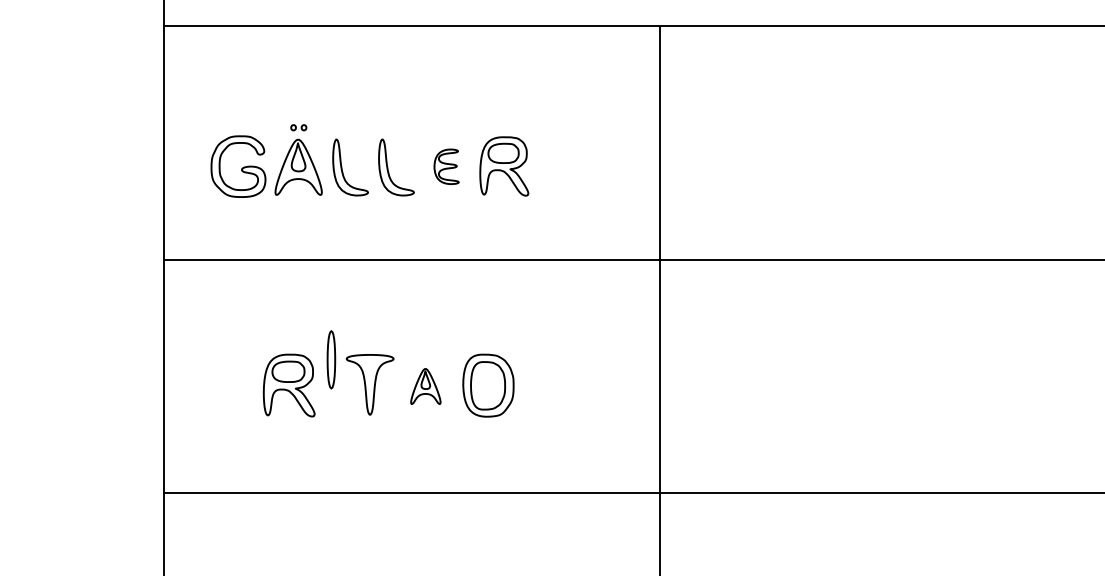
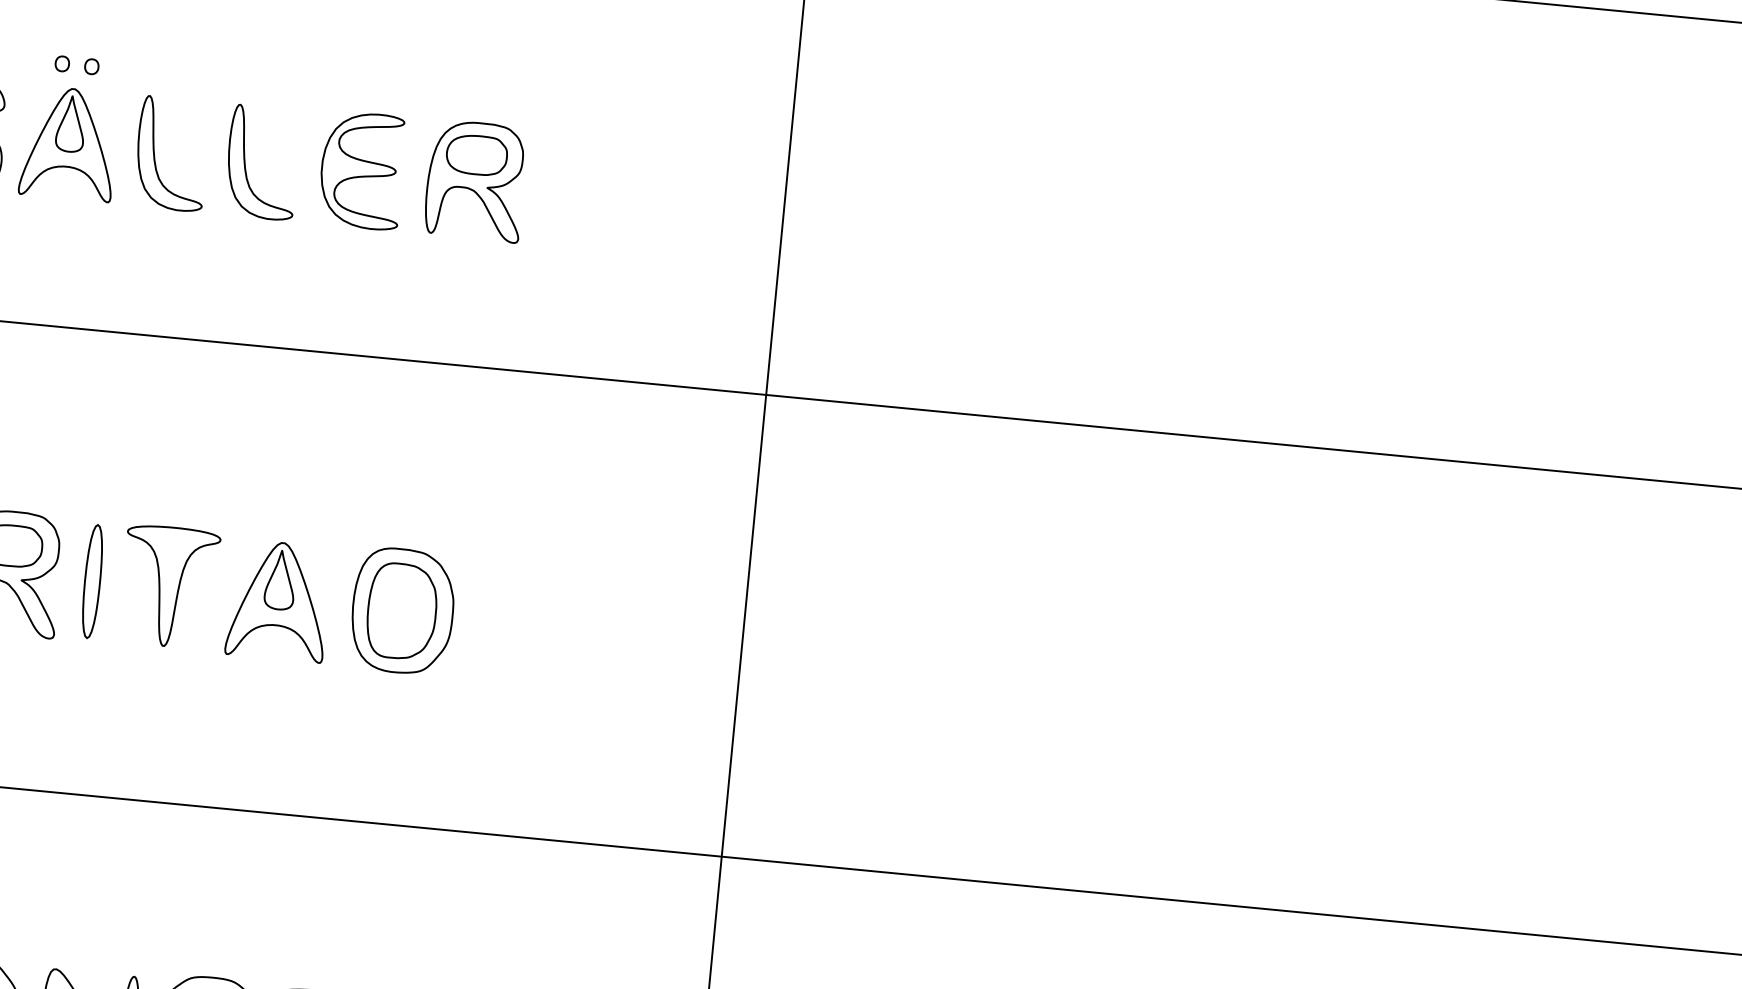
part: (298, 127) -> (76, 64), size x1.43
part: (446, 166) -> (361, 170), size x1.67
part: (331, 359) -> (92, 580), moved
part: (425, 386) -> (278, 600), size x1.67

